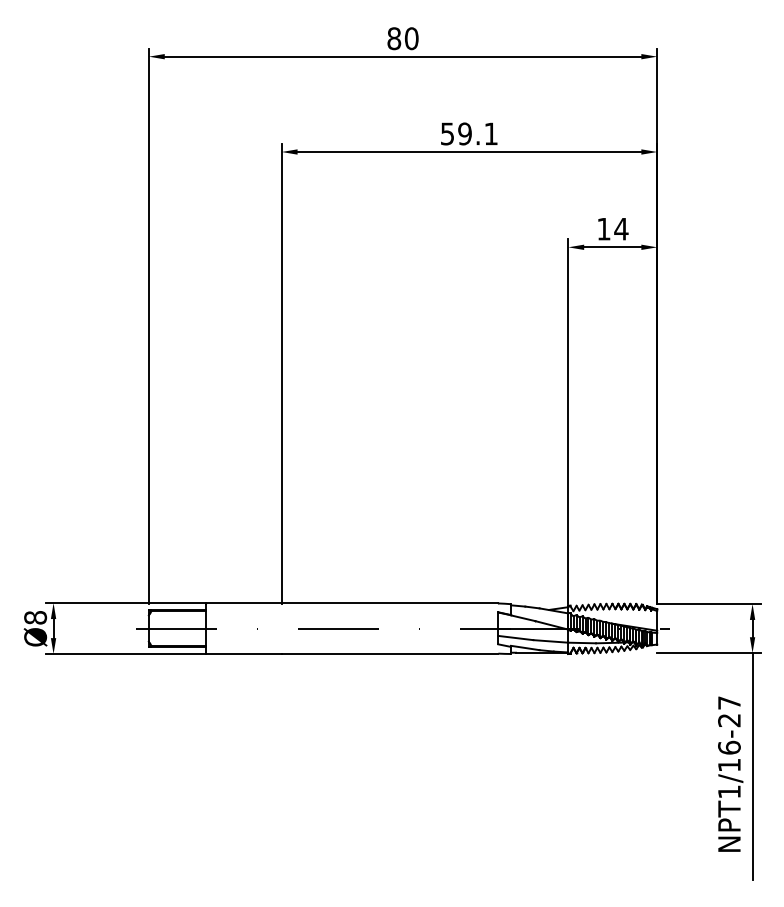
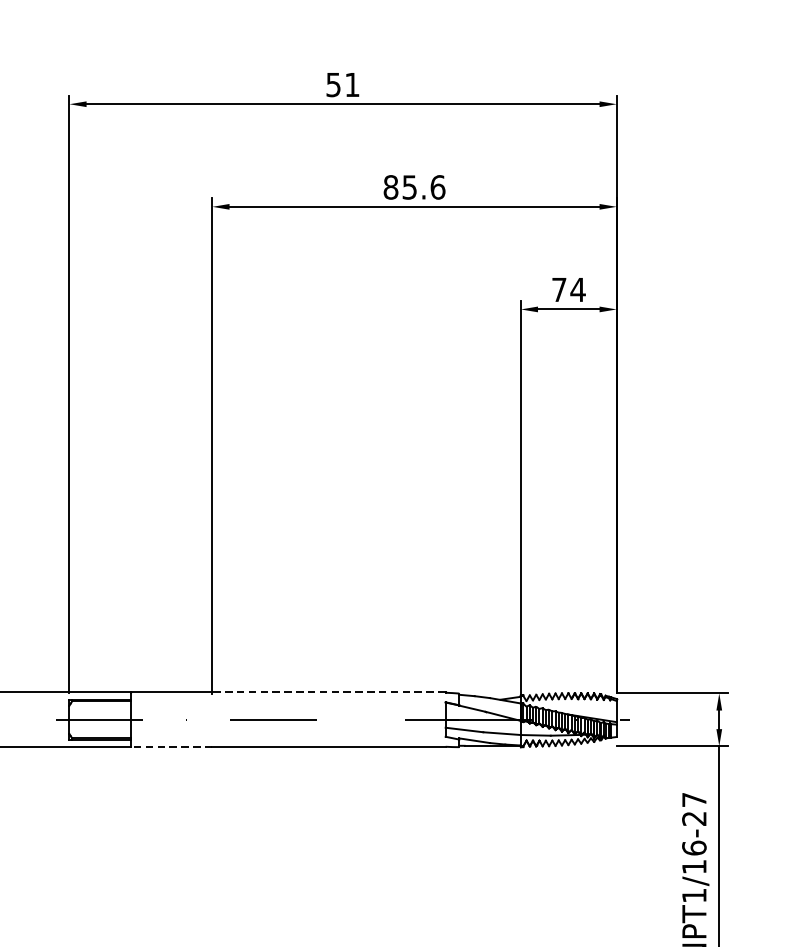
text: (402, 38) -> (342, 84), 80 -> 51
text: (469, 133) -> (414, 186), 59.1 -> 85.6
text: (603, 229) -> (558, 290), 14 -> 74
line: (389, 603) -> (328, 692), solid -> dashed
line: (243, 654) -> (171, 747), solid -> dashed

